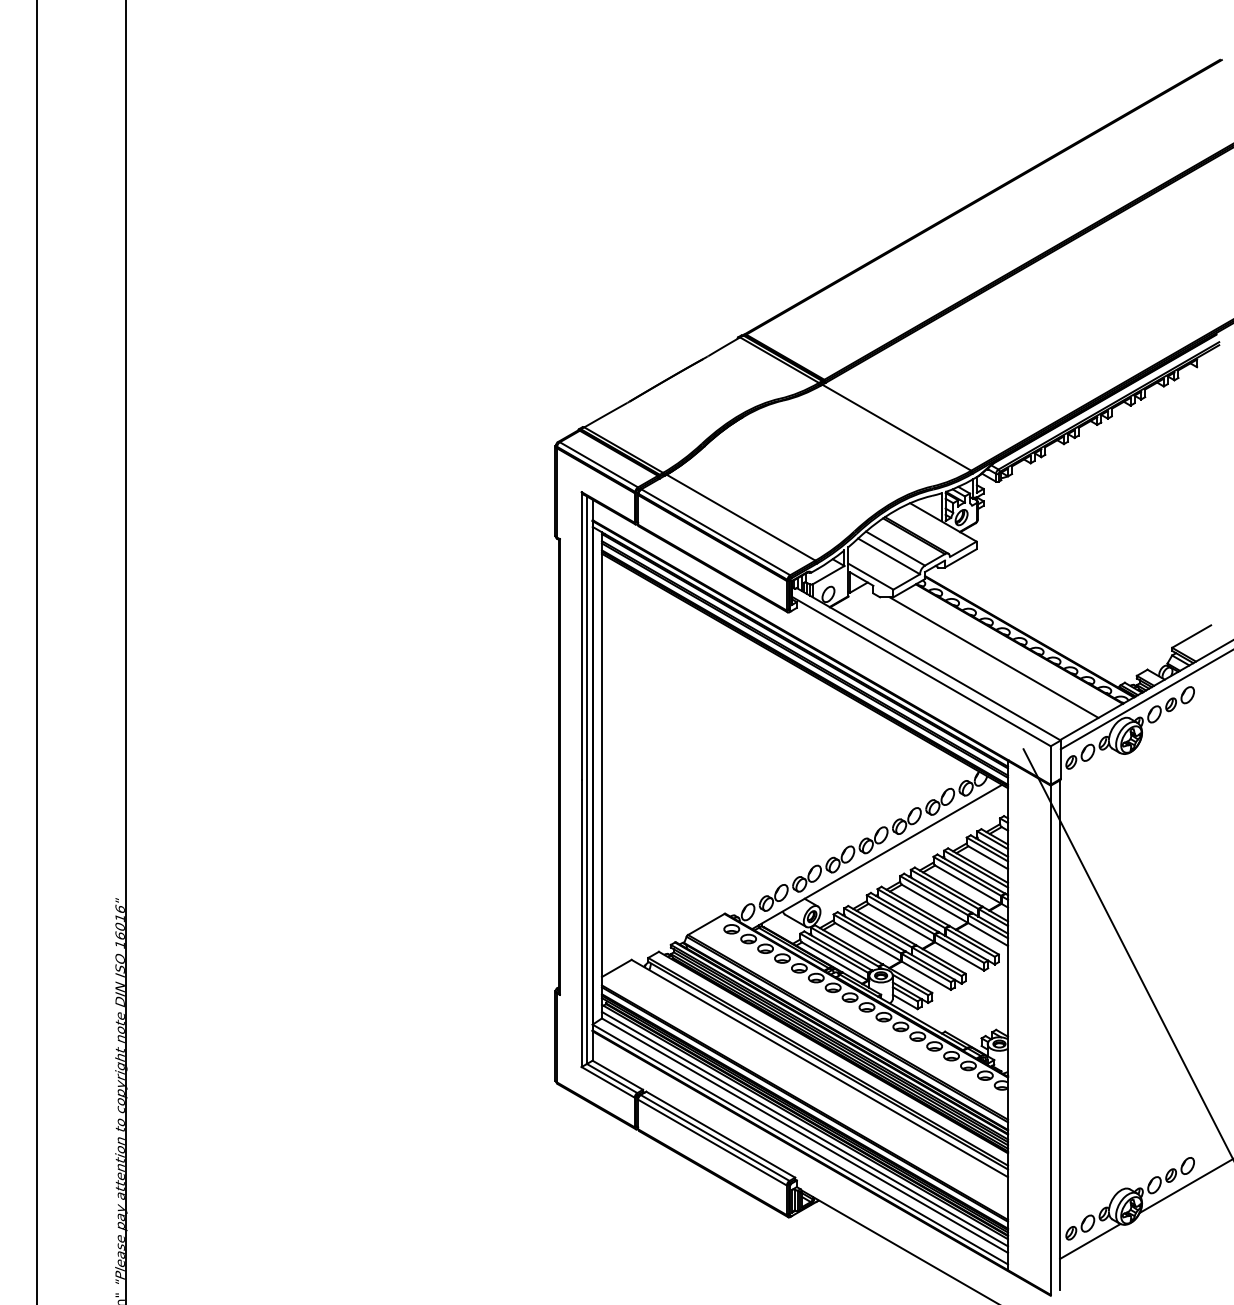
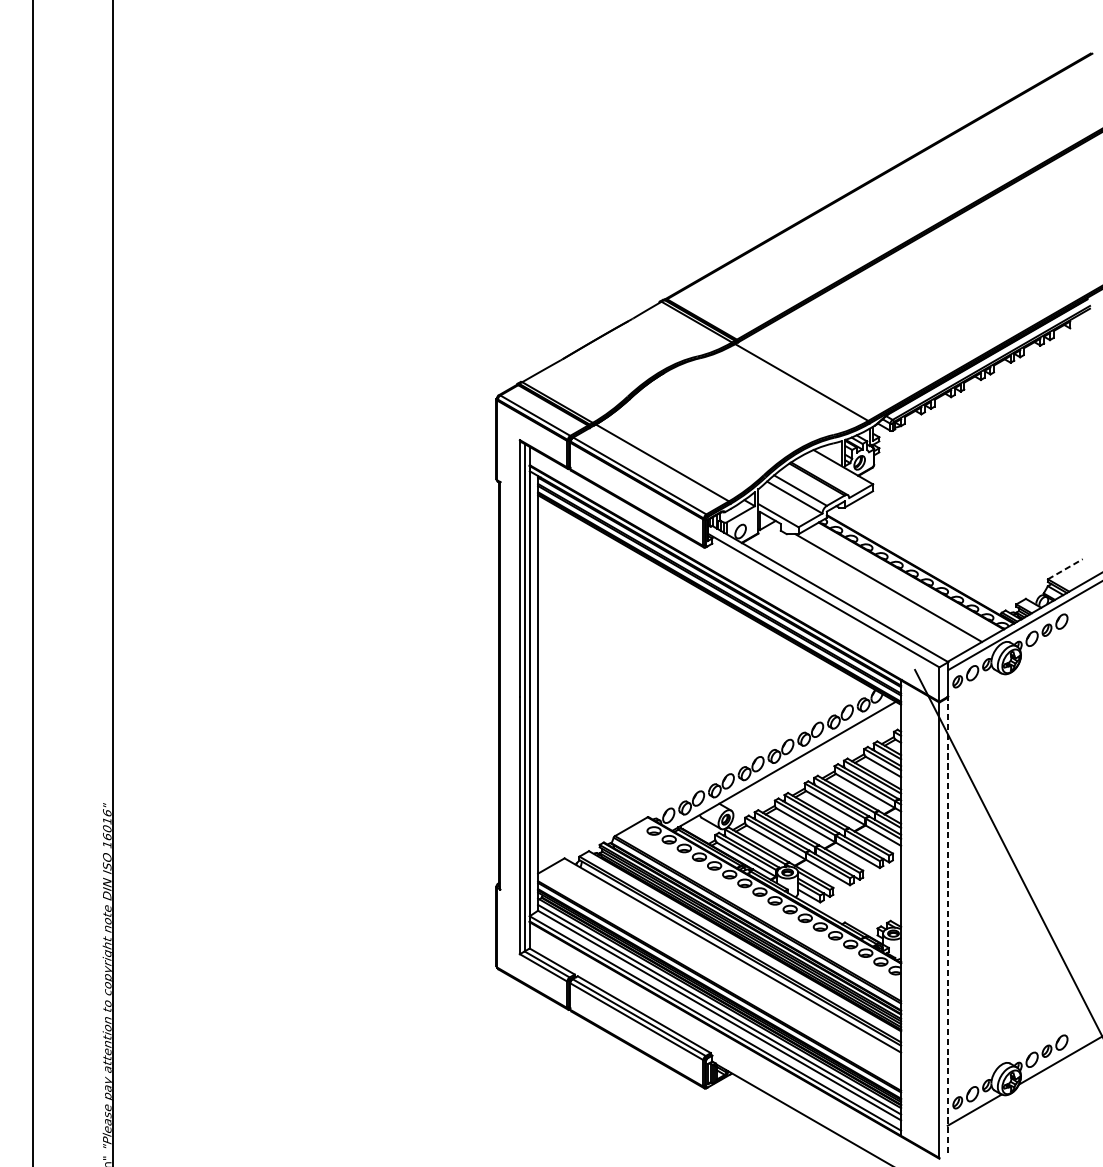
line: (1192, 636) -> (1066, 569), solid -> dashed
line: (1060, 1034) -> (948, 925), solid -> dashed

